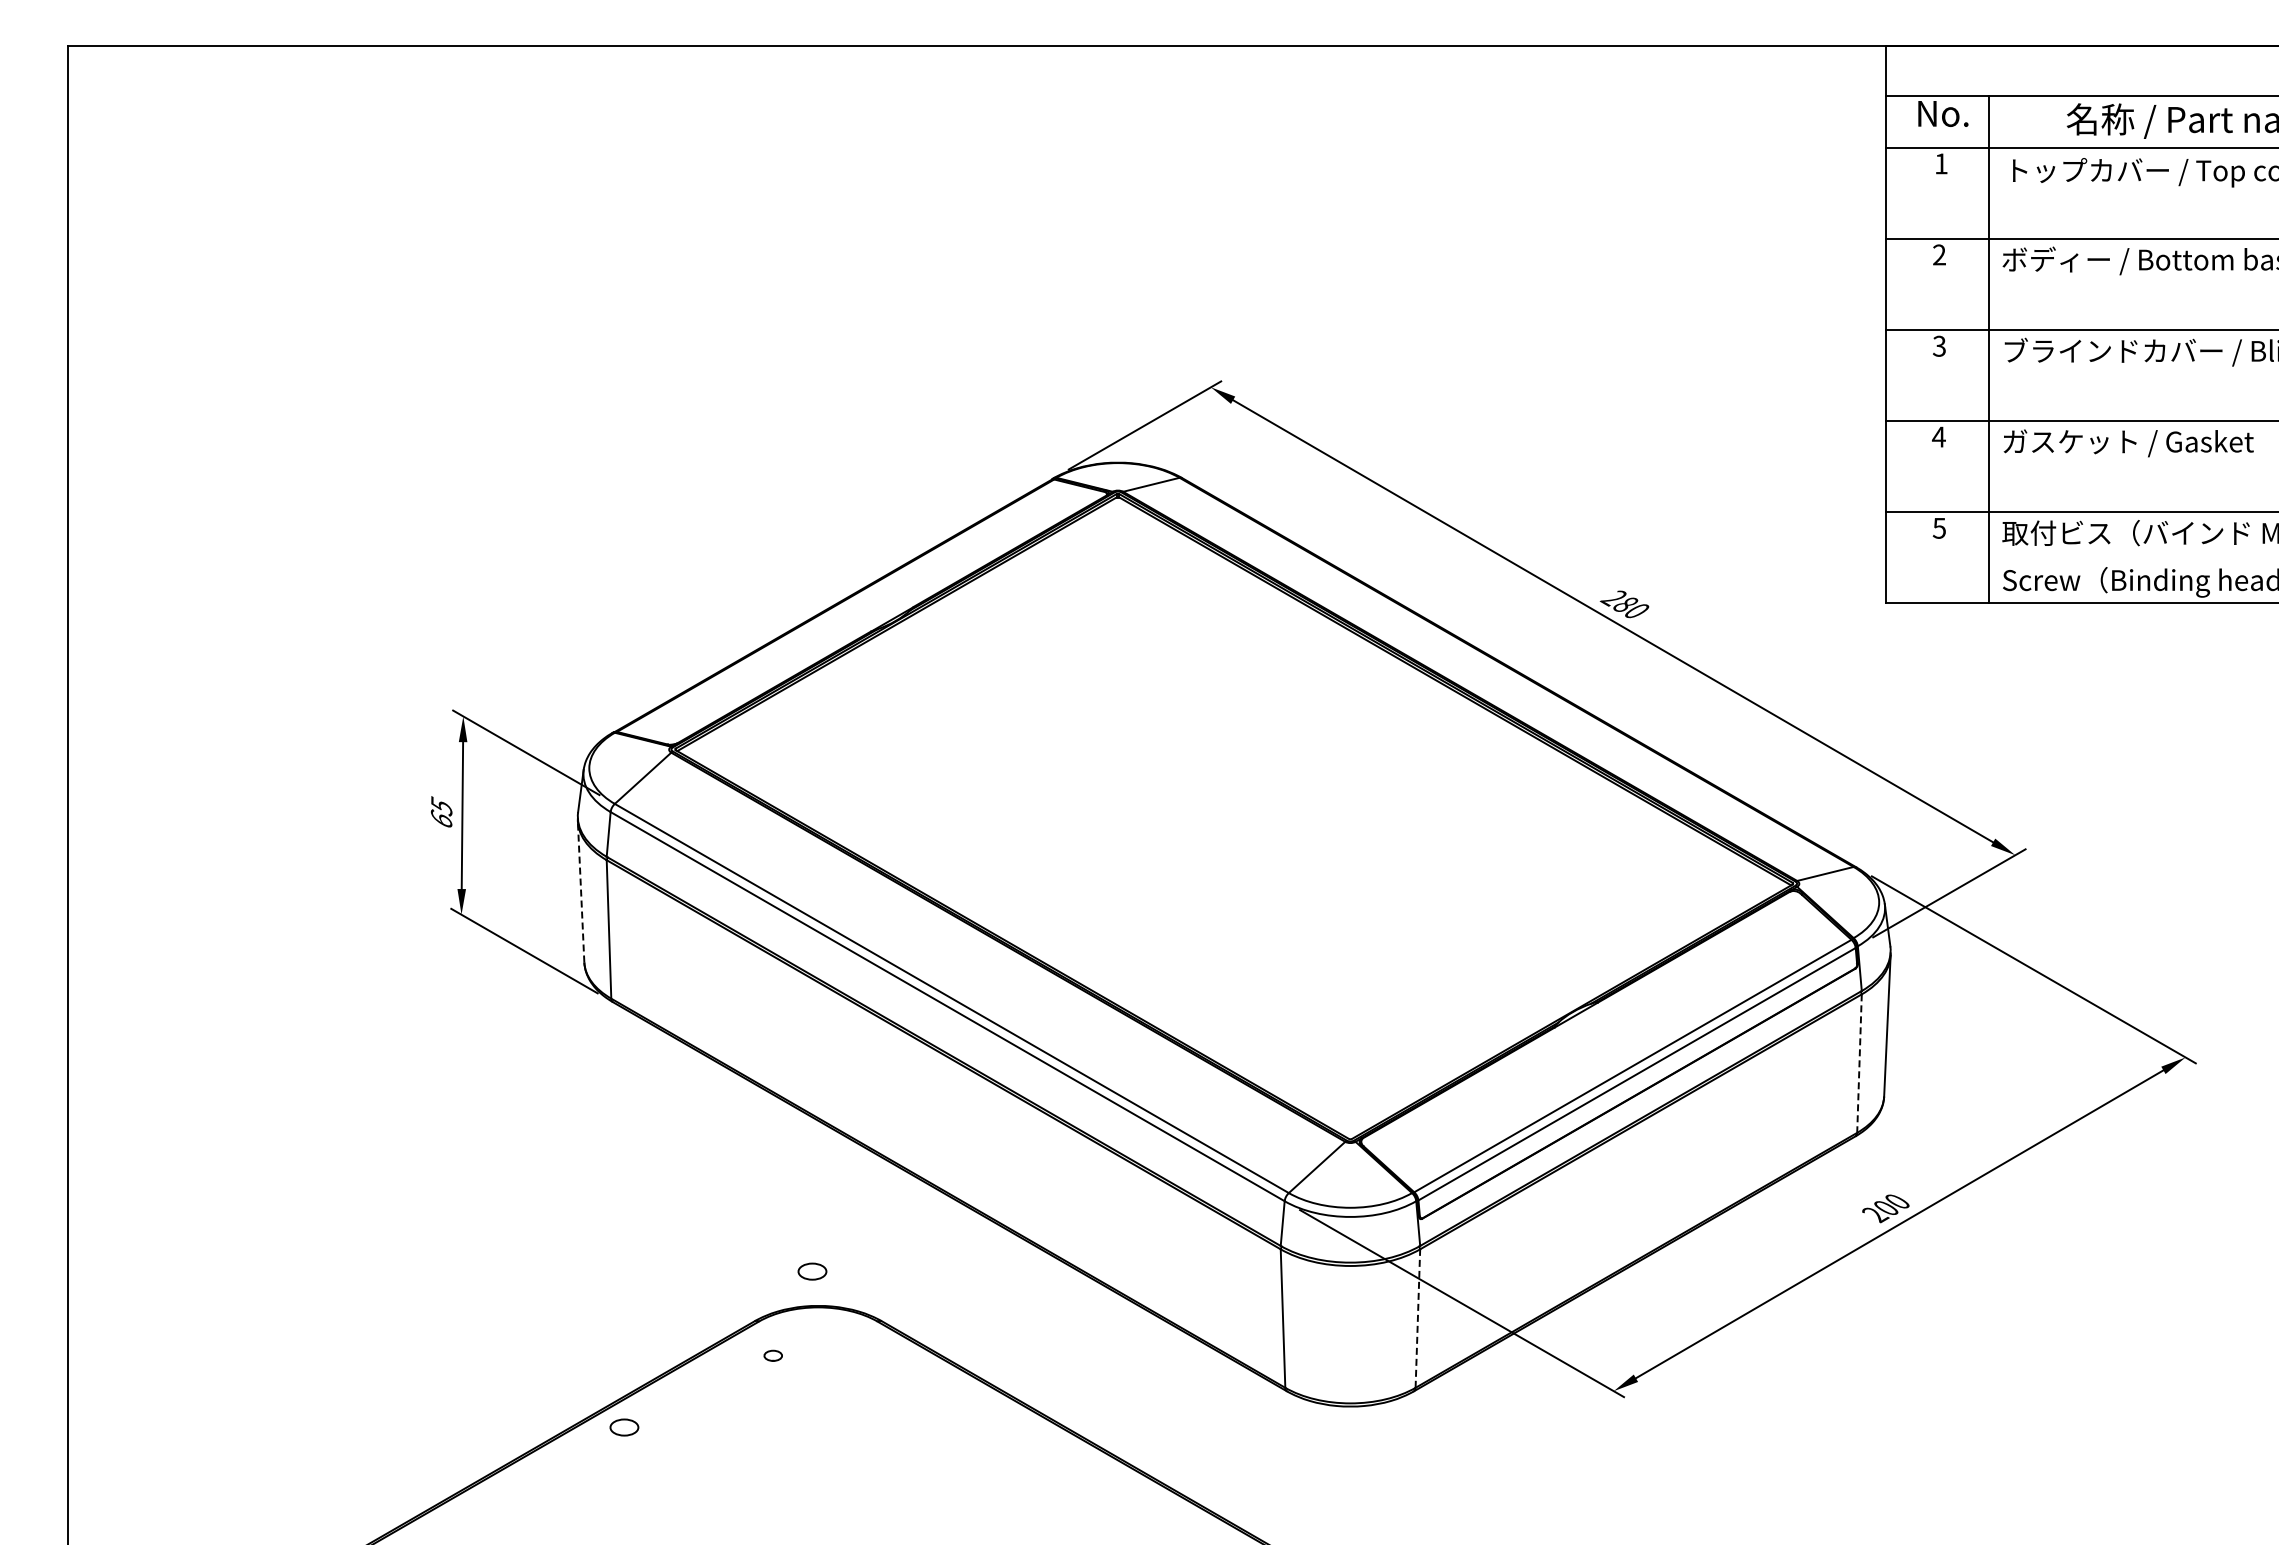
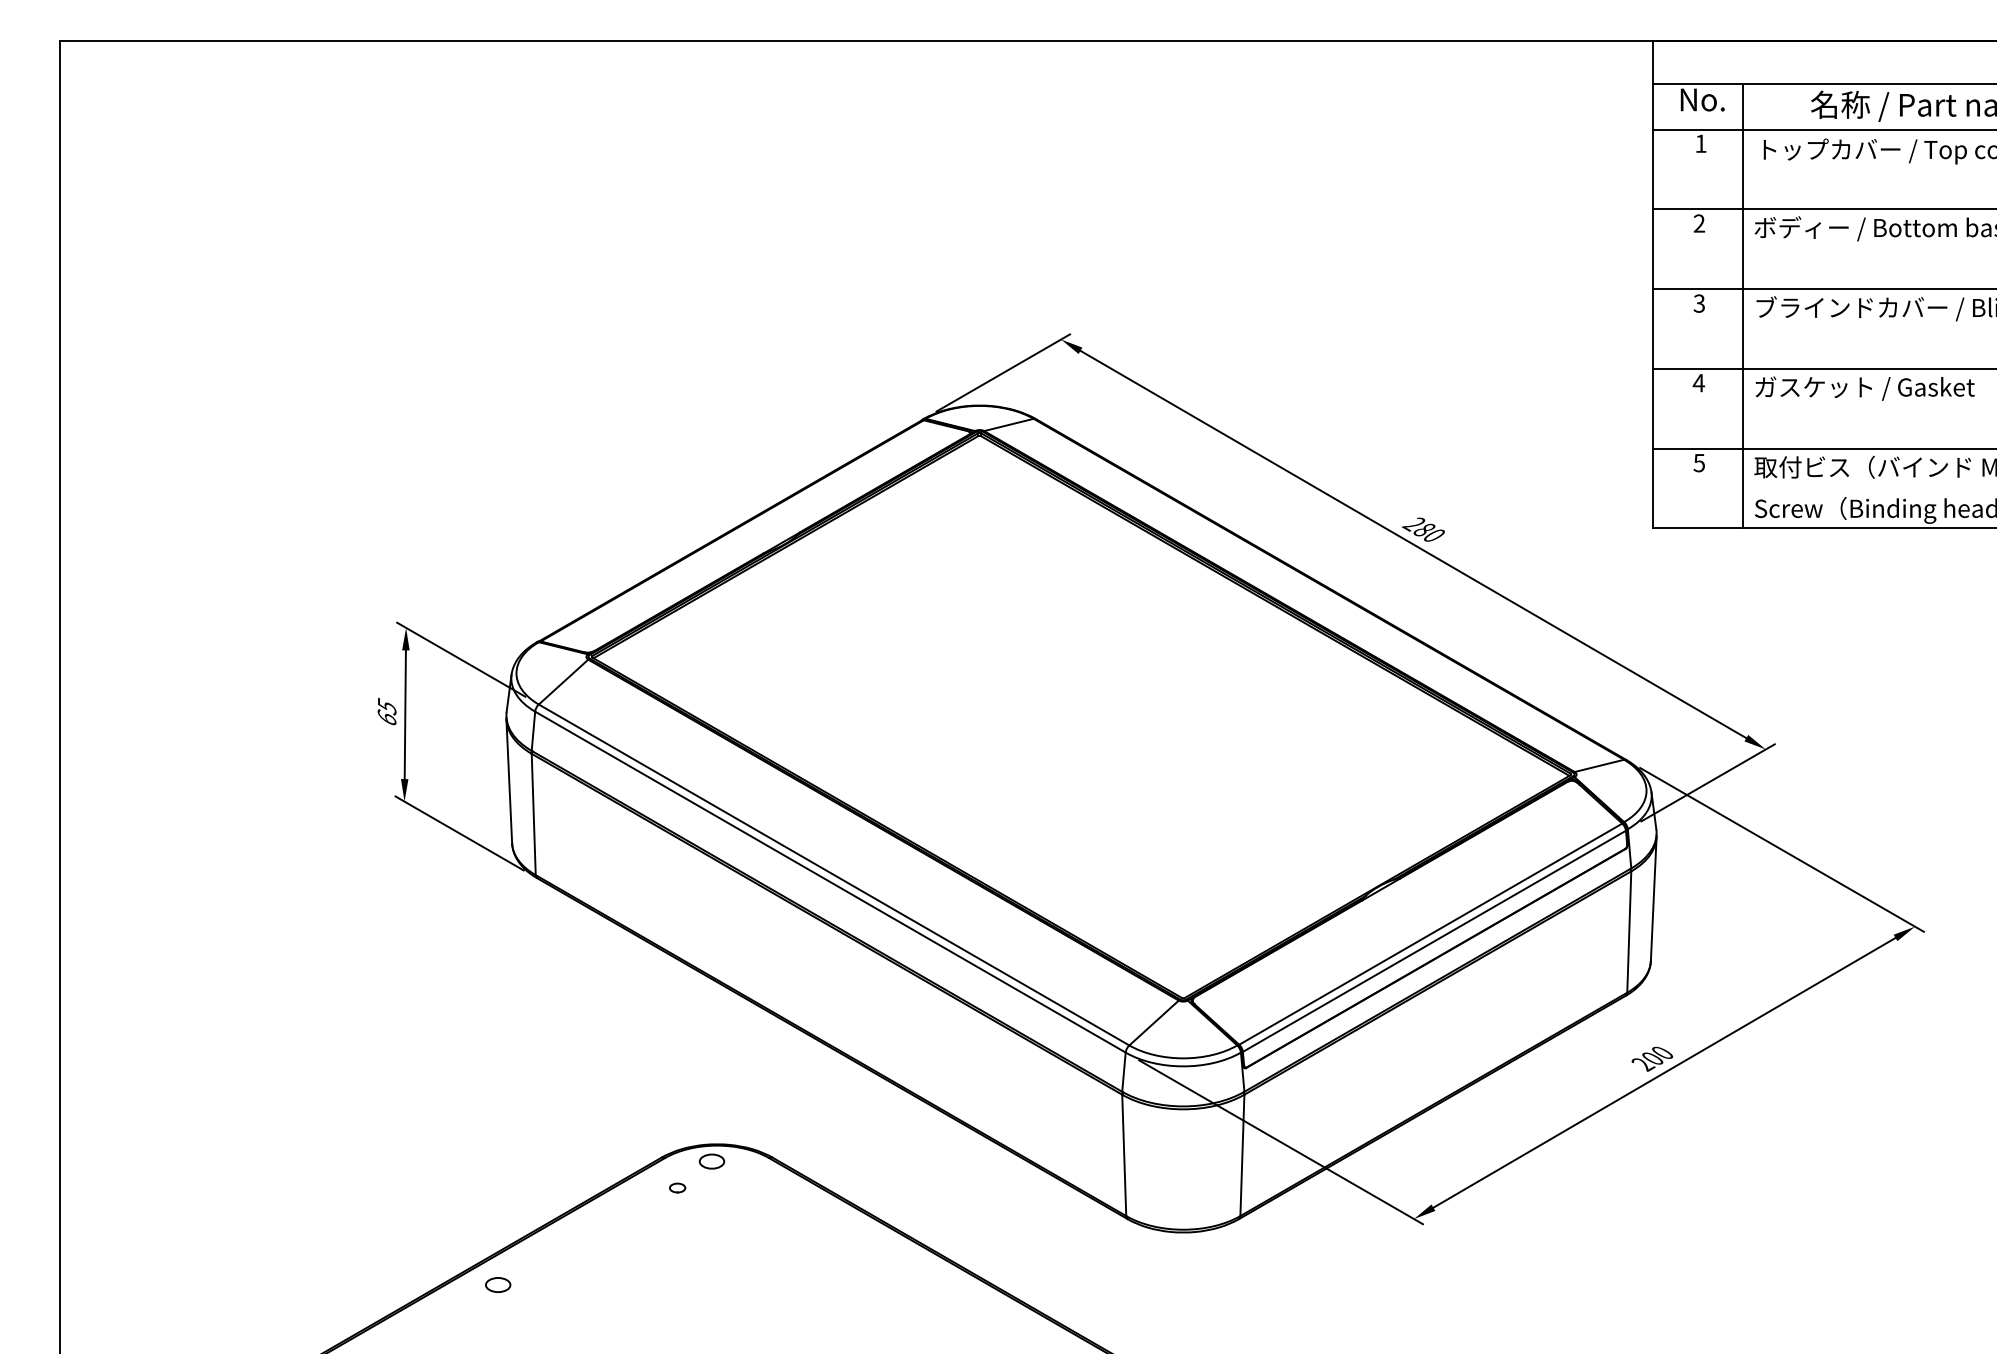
line: (581, 891) -> (509, 781), dashed -> solid
line: (1859, 1064) -> (1629, 932), dashed -> solid
part: (812, 1271) -> (712, 1161), moved
line: (1417, 1318) -> (1242, 1155), dashed -> solid
part: (624, 1427) -> (498, 1285), moved

